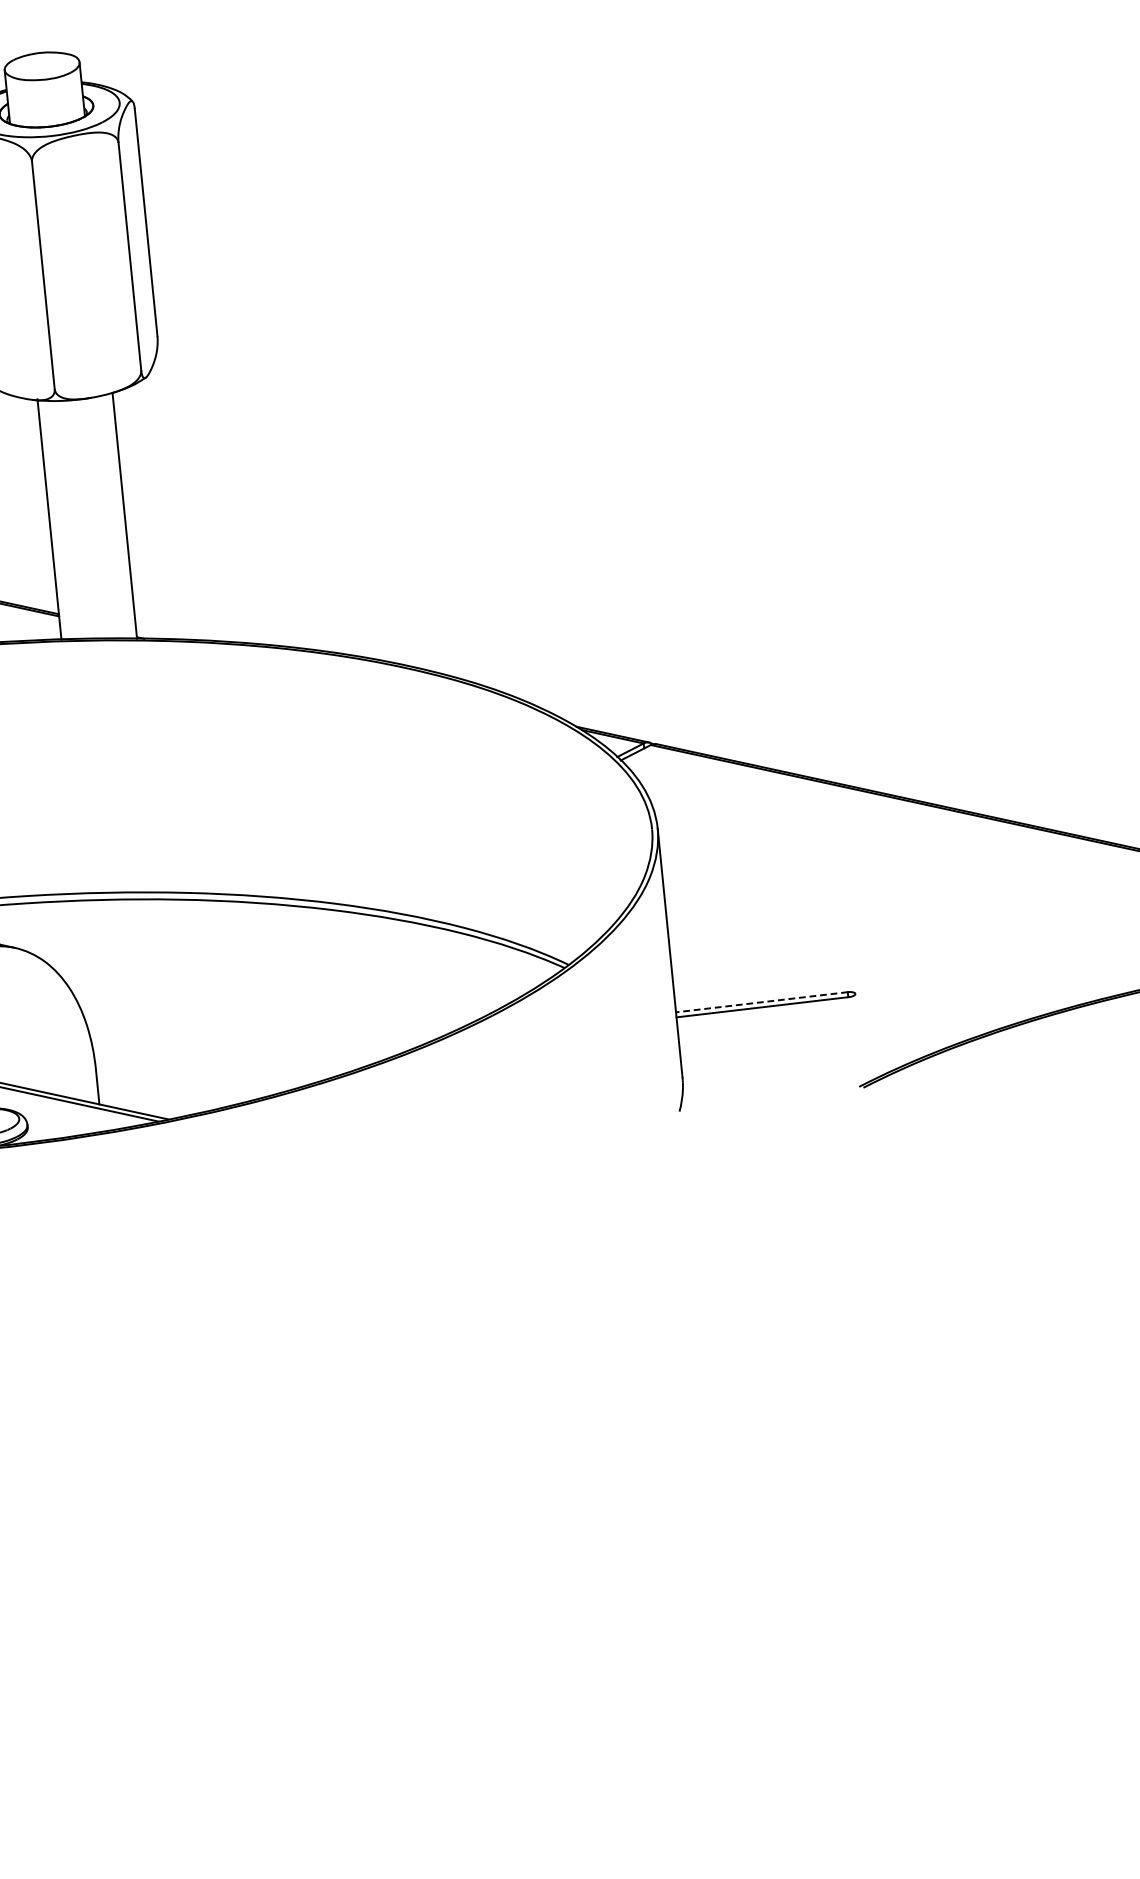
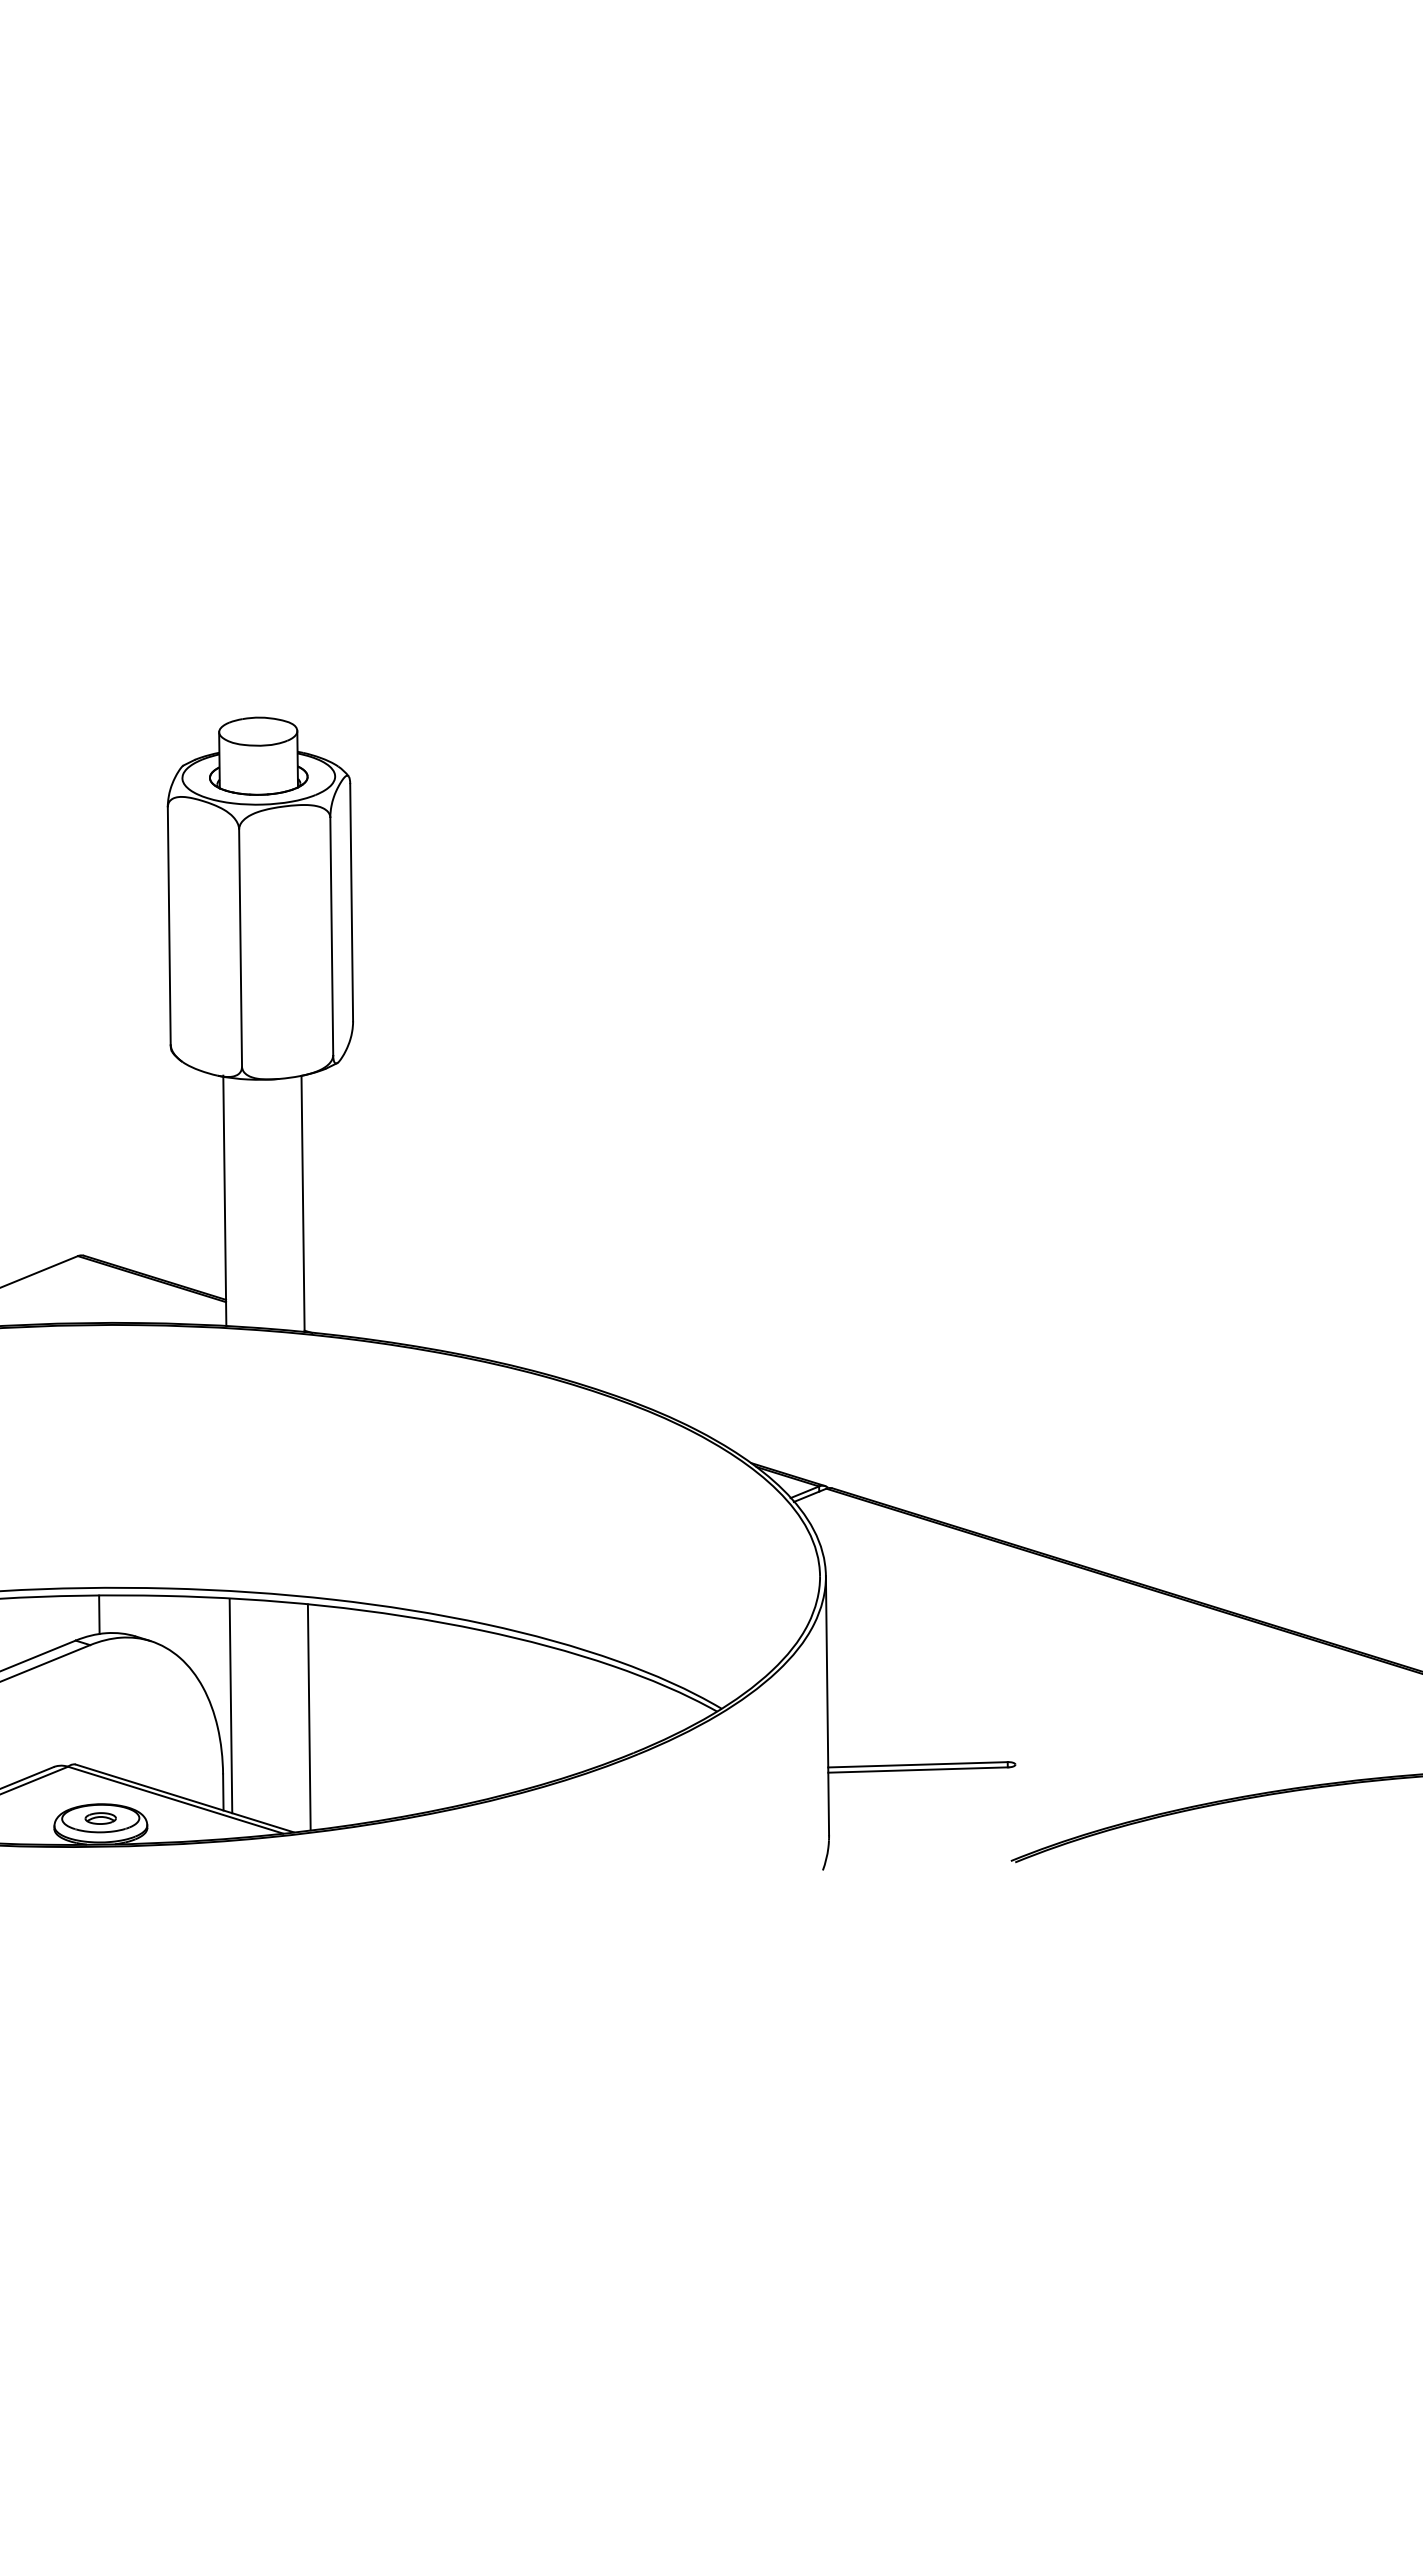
line: (761, 1002) -> (917, 1764), dashed -> solid
line: (97, 1003) -> (230, 1705), added
line: (173, 1008) -> (308, 1717), added

